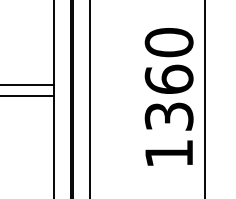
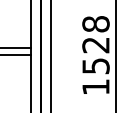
text: (168, 78) -> (95, 44), 1360 -> 1528

